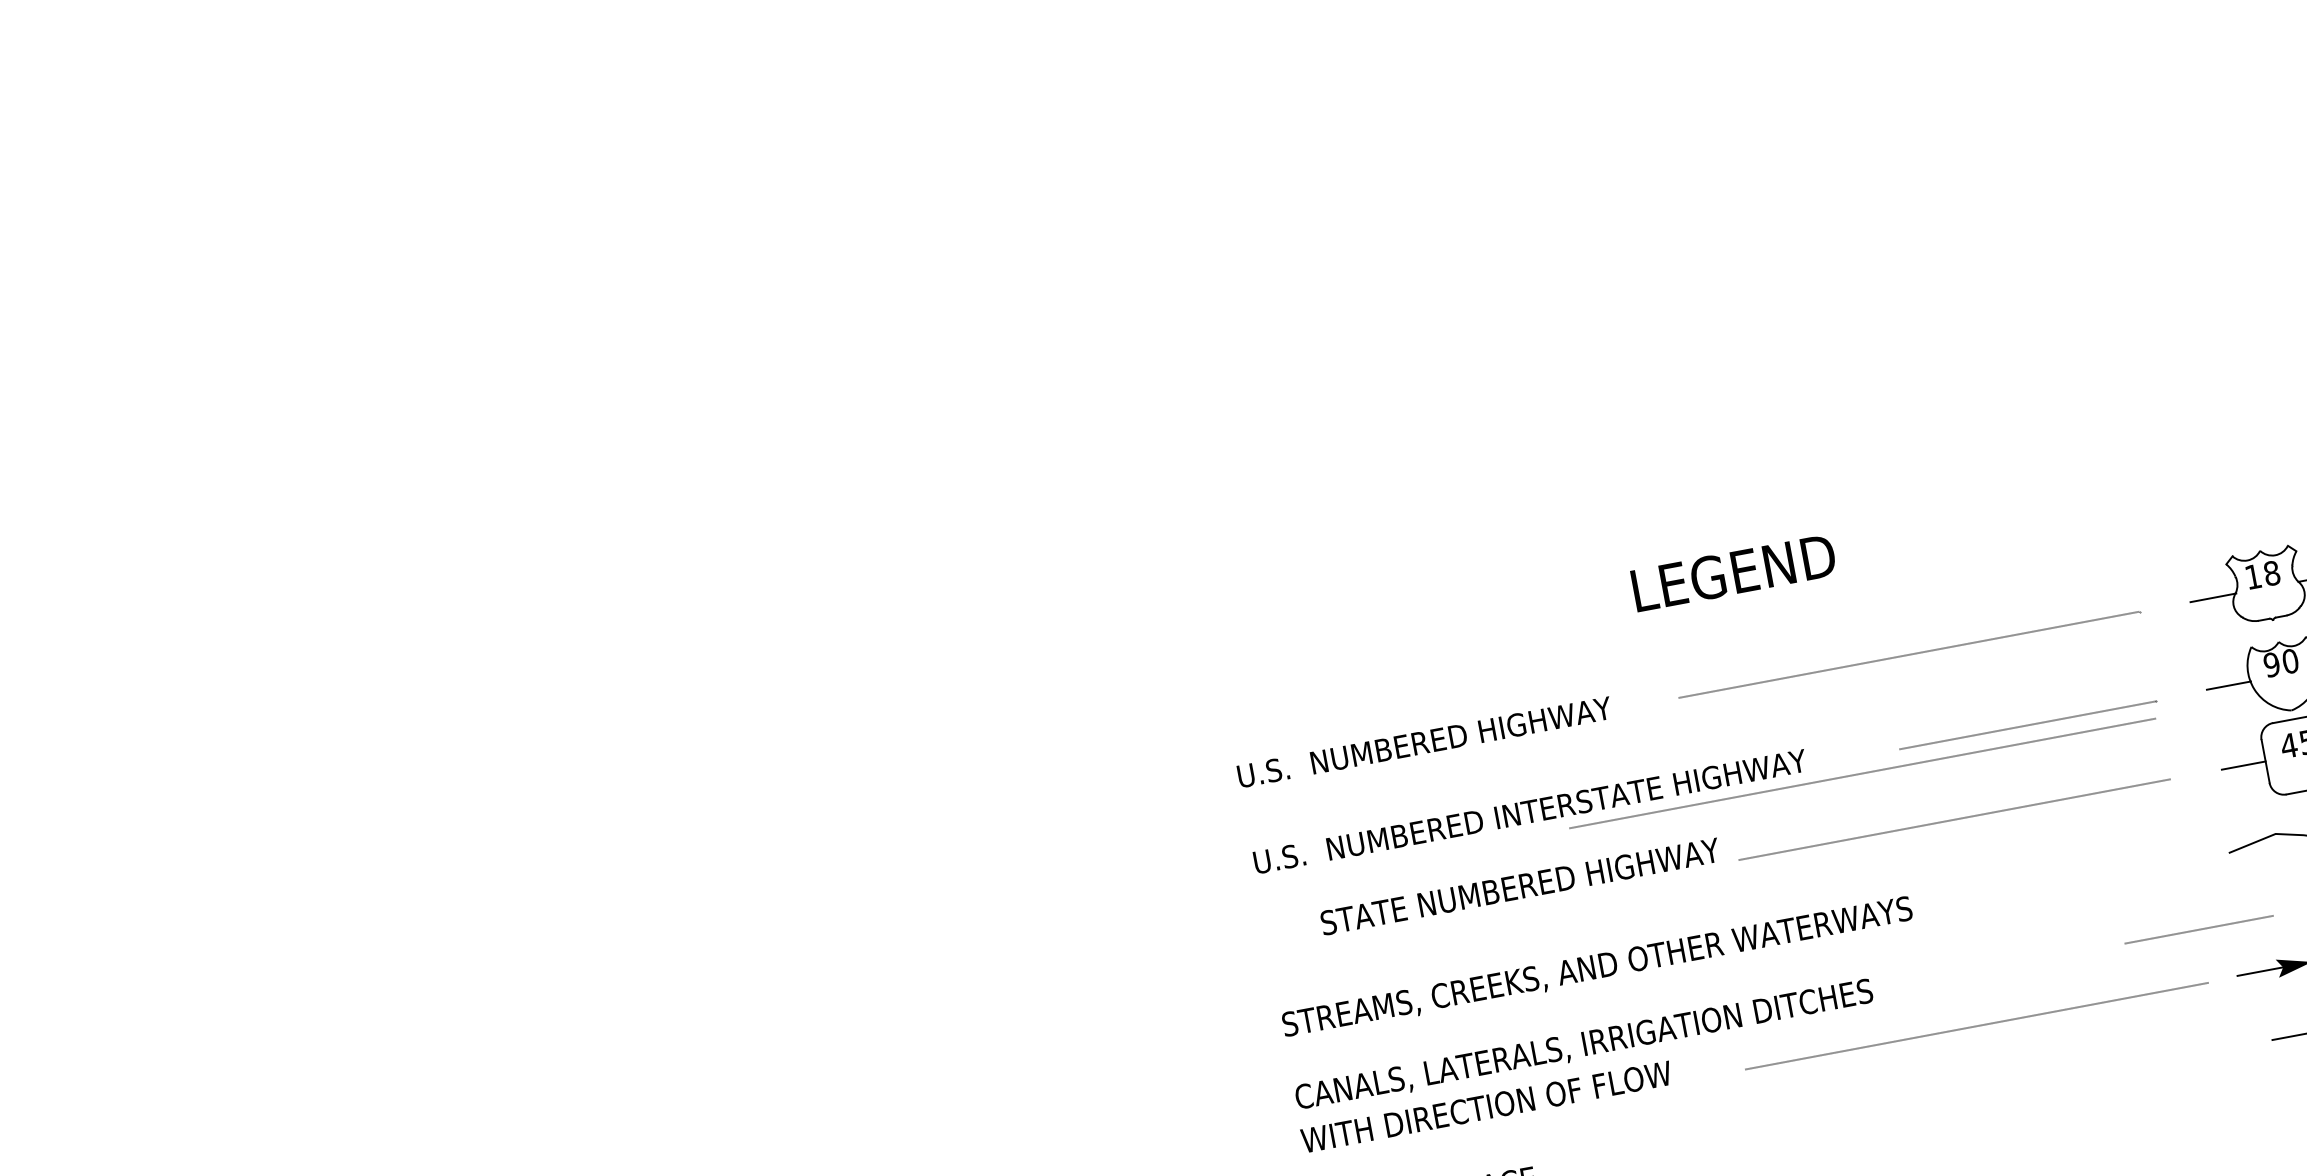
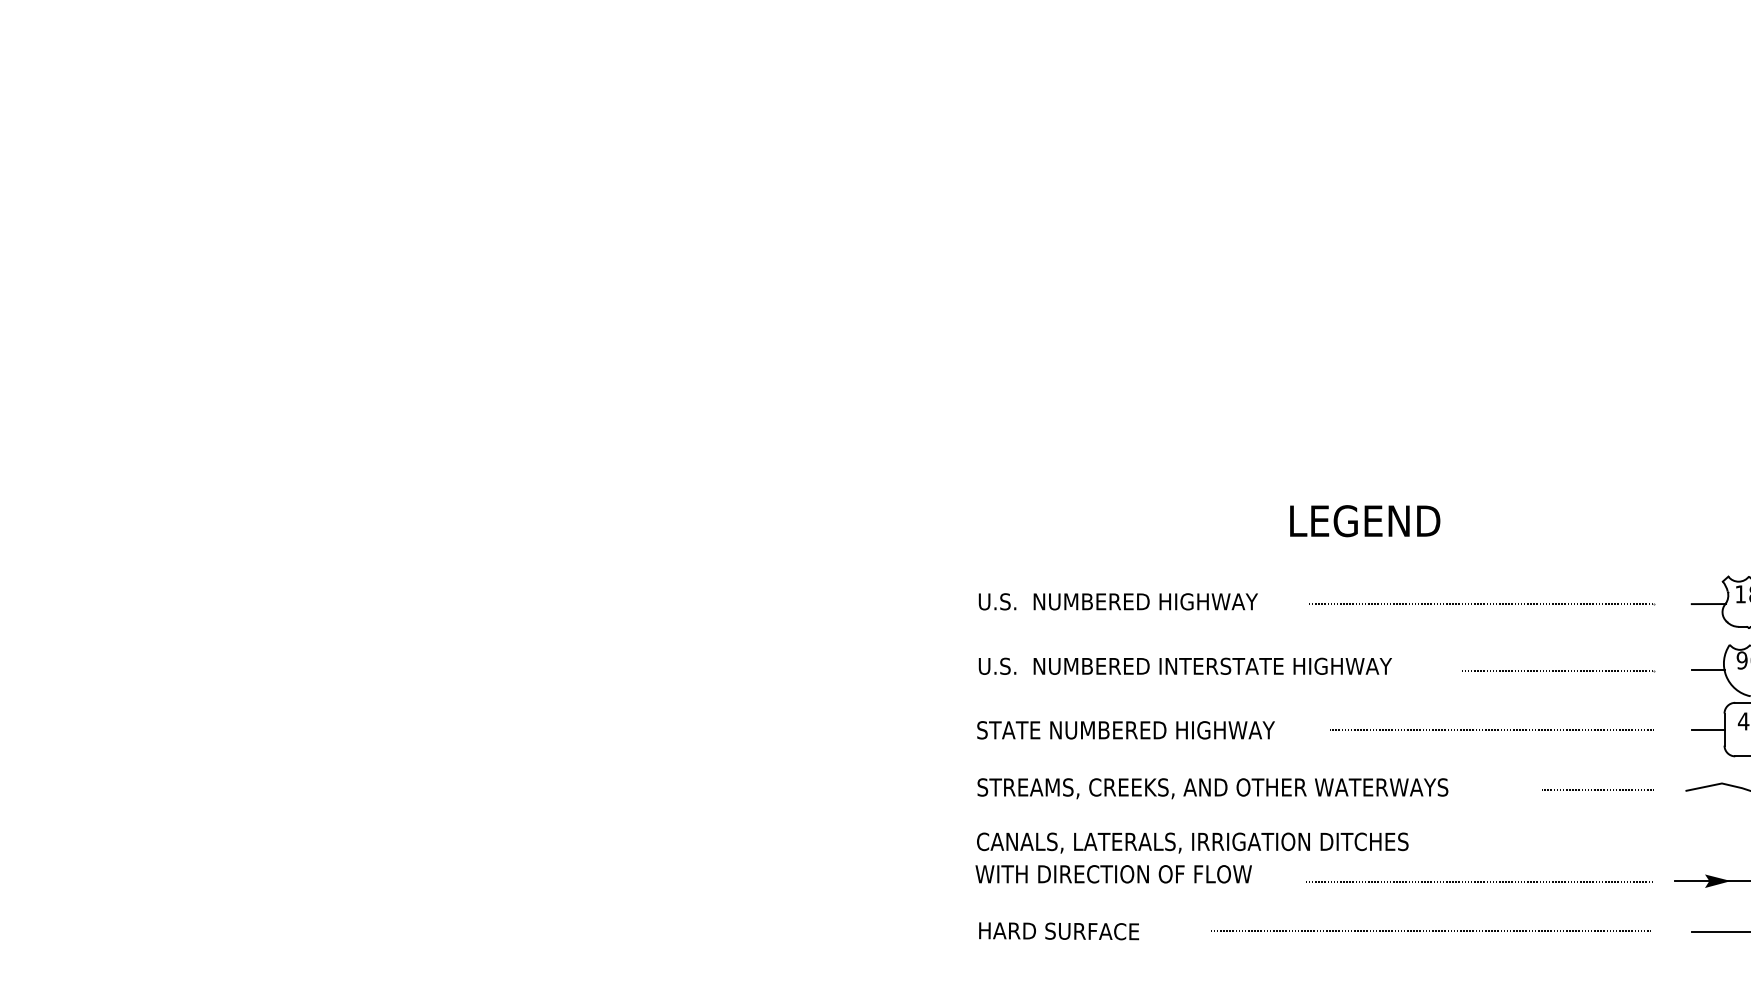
line: (1860, 773) -> (1429, 930), moved
text: (1519, 887) -> (1125, 730), moved
line: (2198, 928) -> (1597, 789), moved

